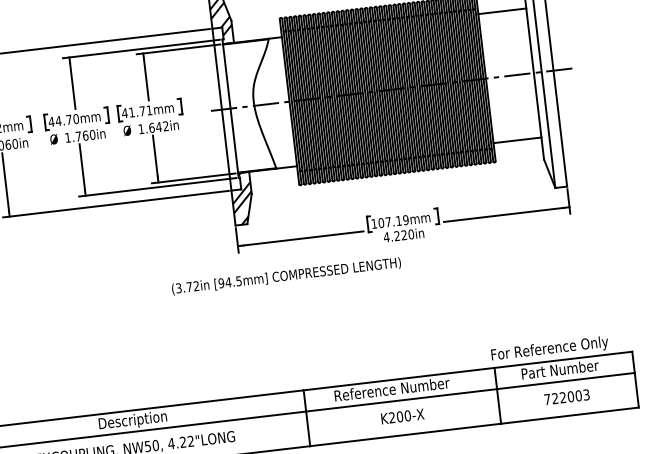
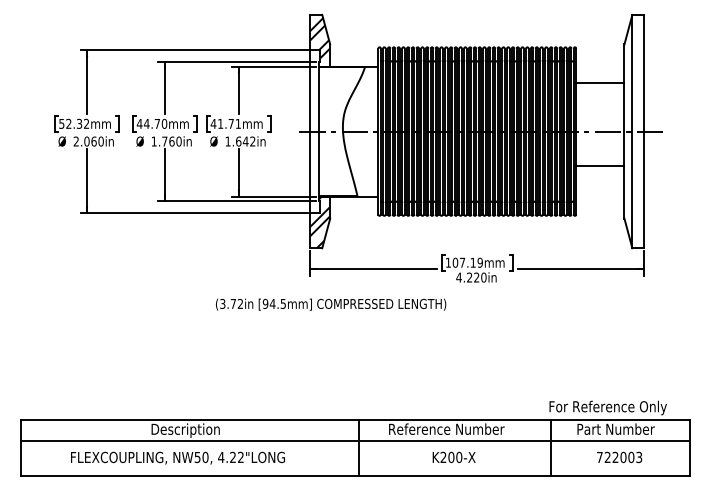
line: (502, 11) -> (600, 82), moved
line: (517, 140) -> (600, 165), moved
text: (286, 276) -> (331, 304), moved

